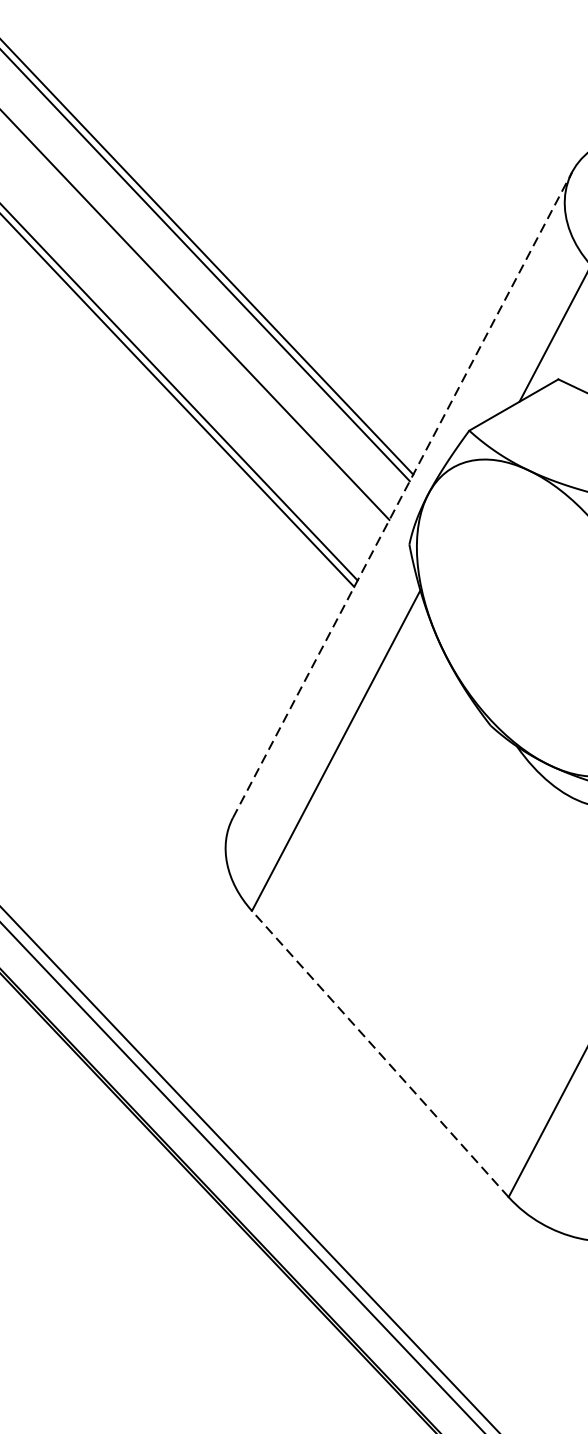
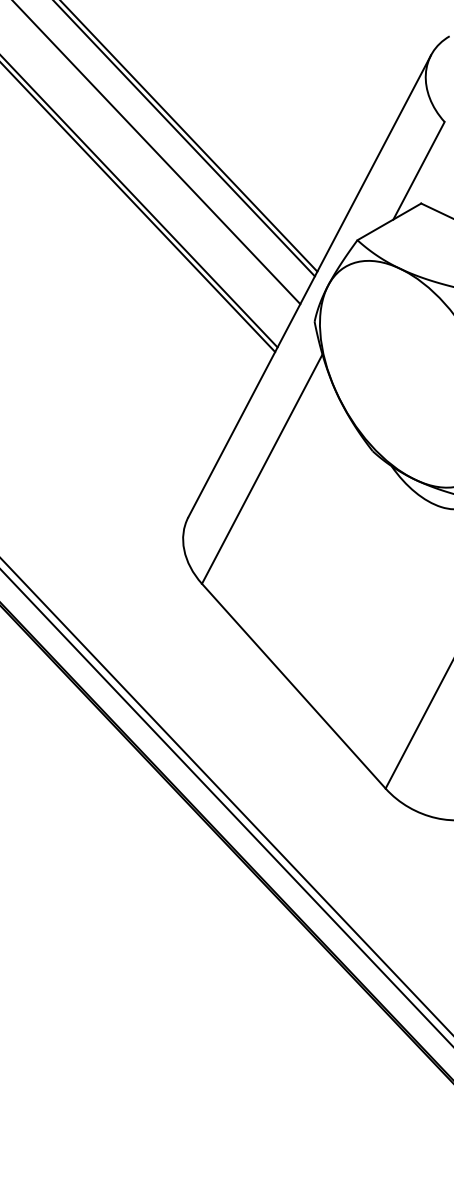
line: (402, 495) -> (309, 286), dashed -> solid
line: (379, 1054) -> (293, 686), dashed -> solid

